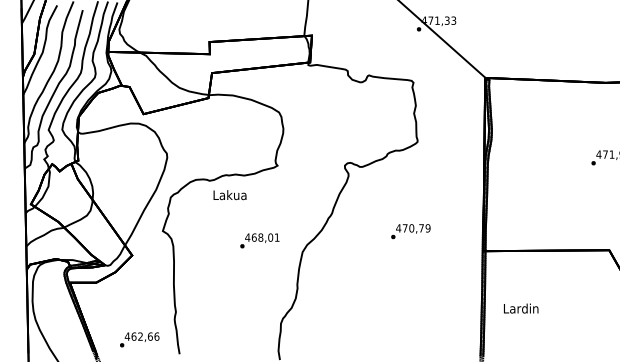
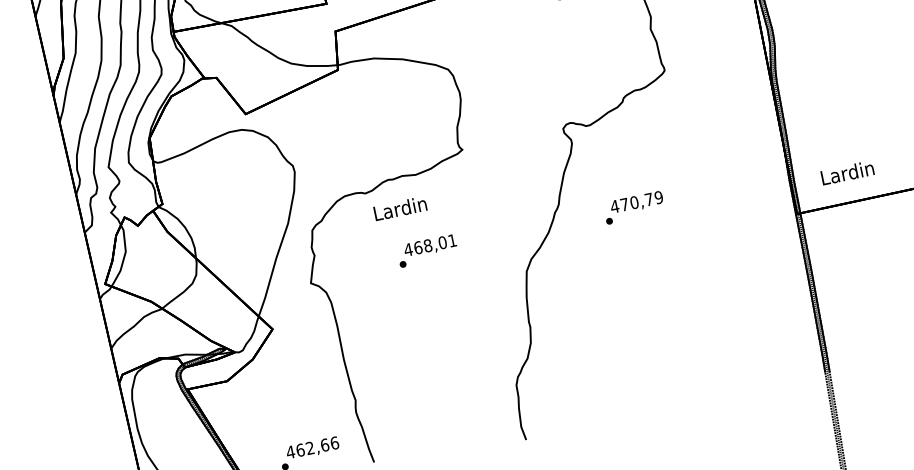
text: (229, 195) -> (399, 209), Lakua -> Lardin
text: (410, 231) -> (633, 207), moved
text: (259, 240) -> (426, 250), moved
text: (521, 308) -> (848, 172), moved

